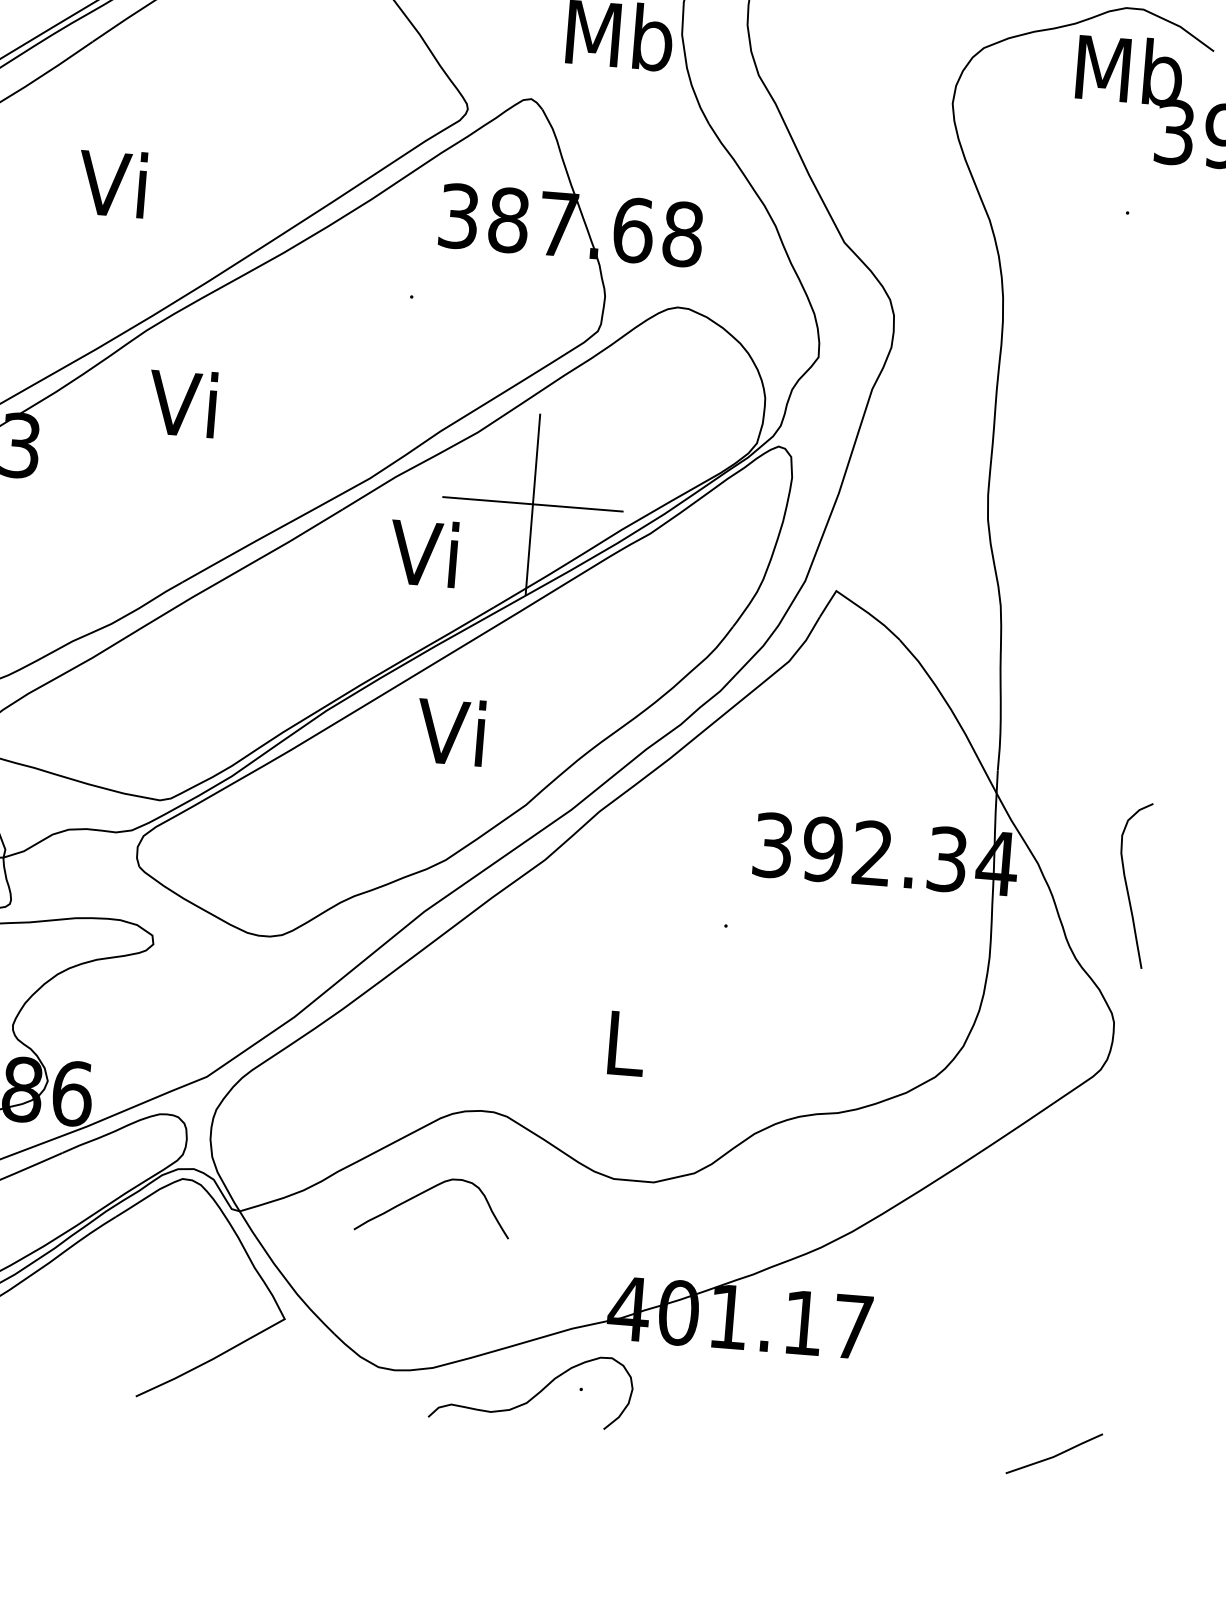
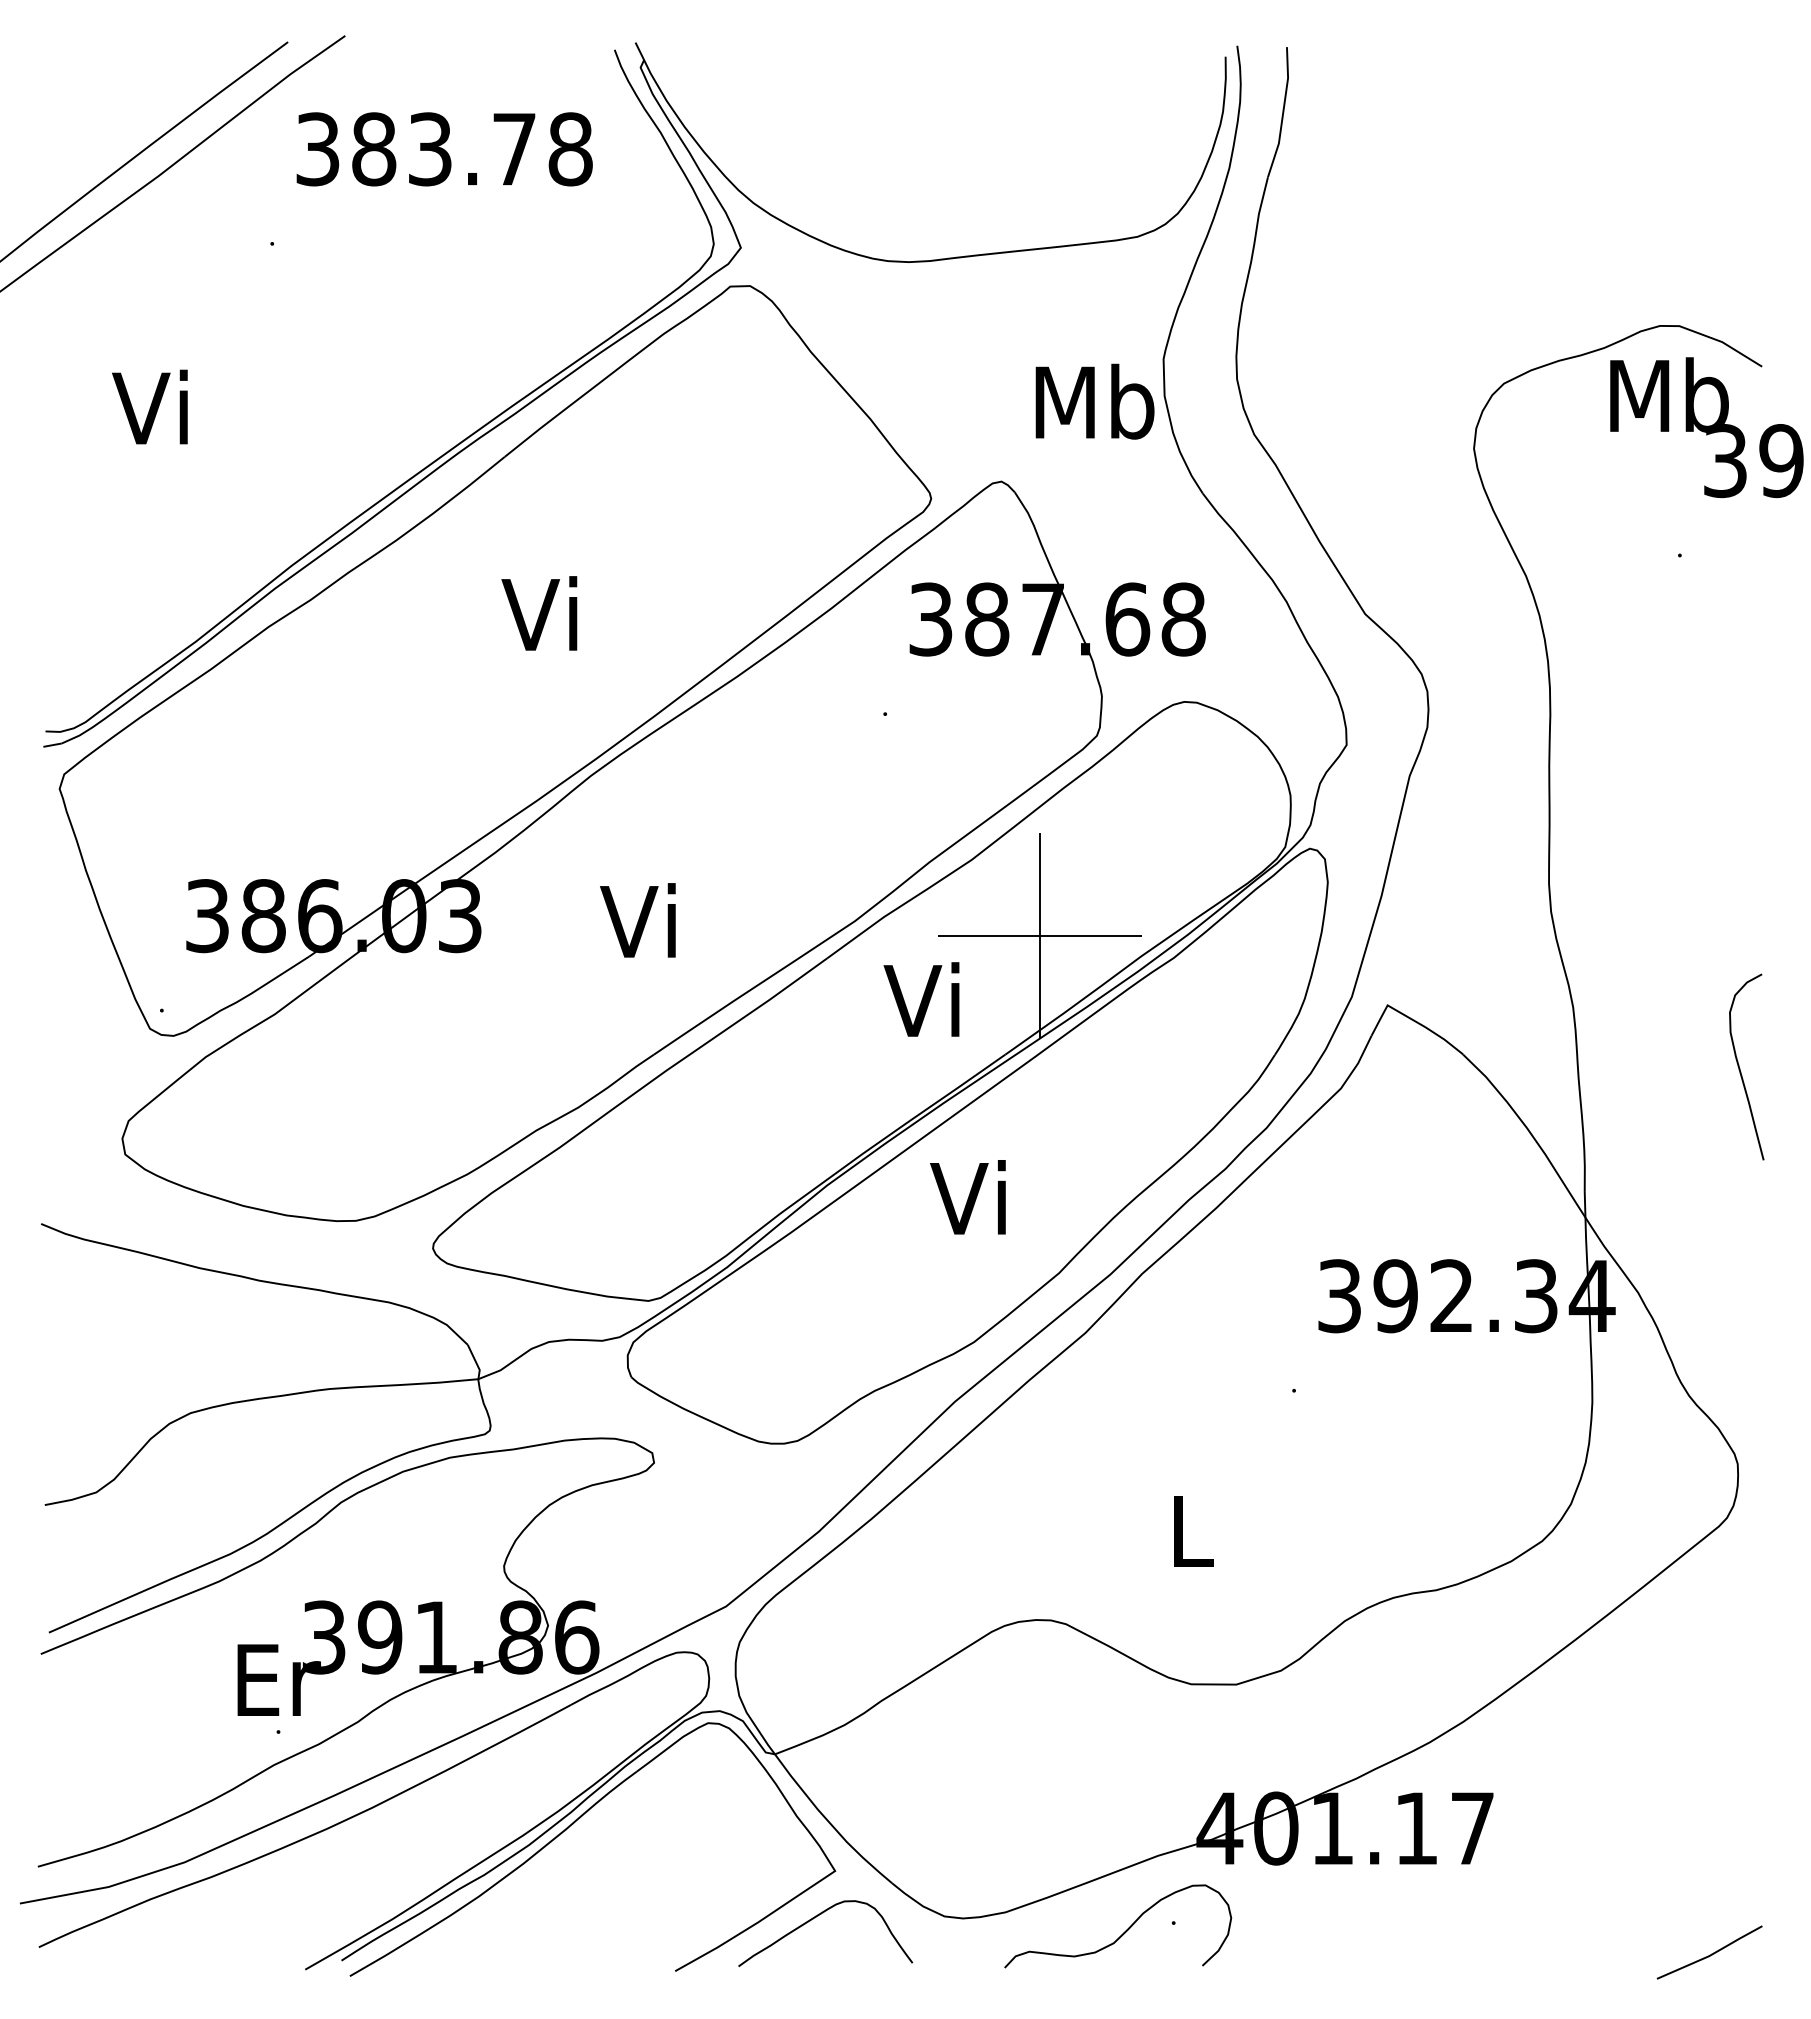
text: (182, 402) -> (637, 920), moved
curve: (1127, 885) -> (1740, 1068), moved
curve: (426, 1191) -> (816, 1917), moved

